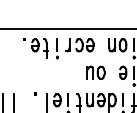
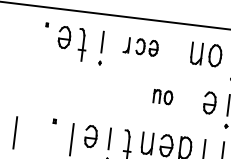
part: (79, 45) -> (140, 46), size x0.7
part: (95, 72) -> (162, 96), size x0.6

